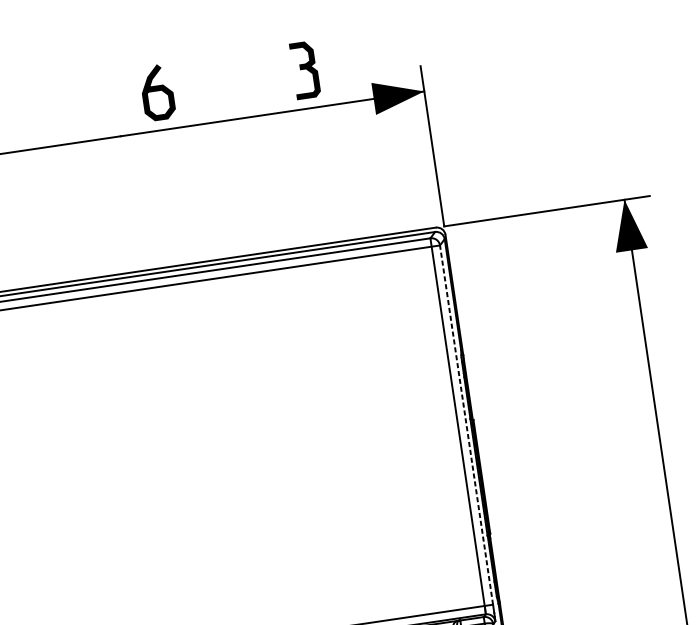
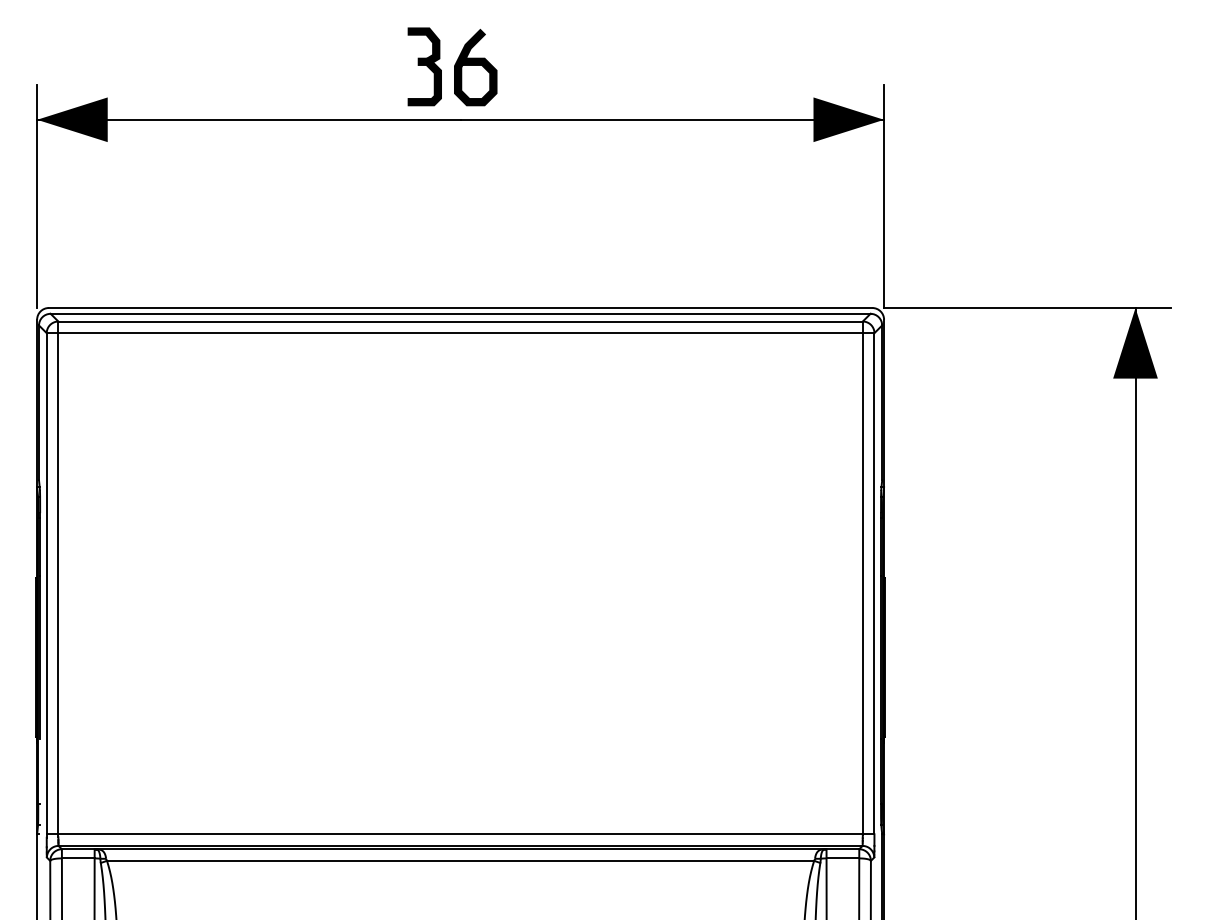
part: (304, 70) -> (424, 66), moved
curve: (157, 91) -> (475, 65), moved
line: (466, 424) -> (874, 583), dashed -> solid

